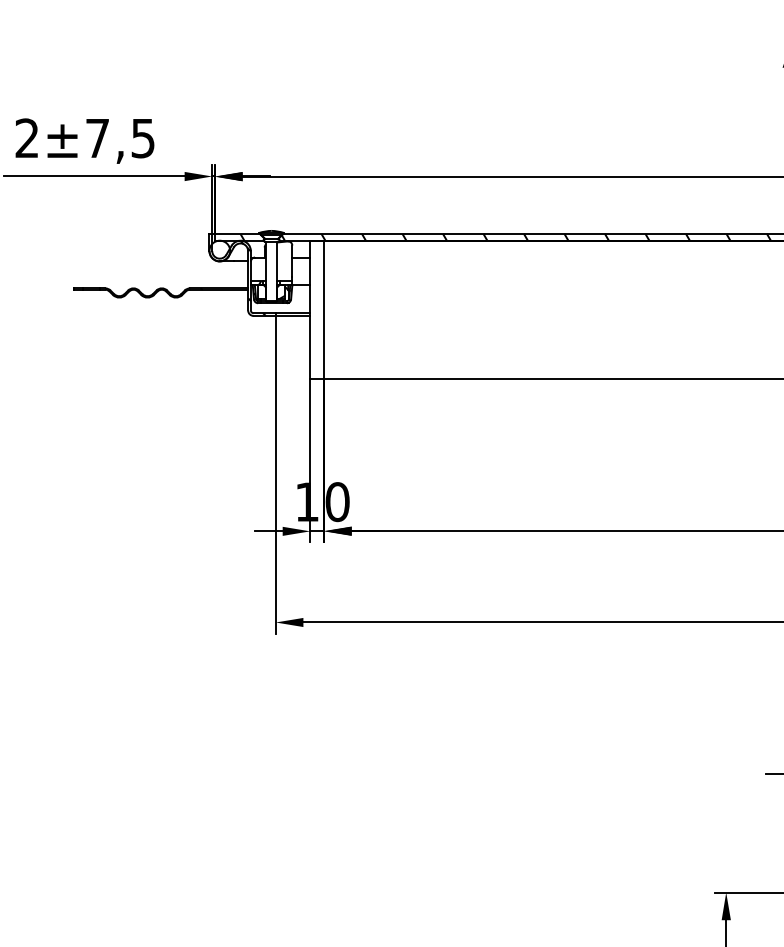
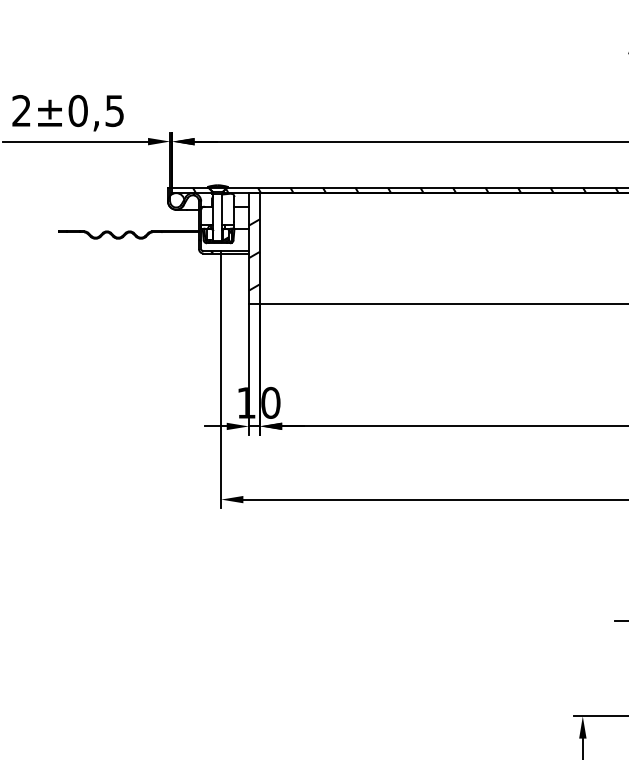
text: (96, 137) -> (77, 110), ±7,5 -> ±0,5
hatch: (316, 300) -> (253, 241), added

